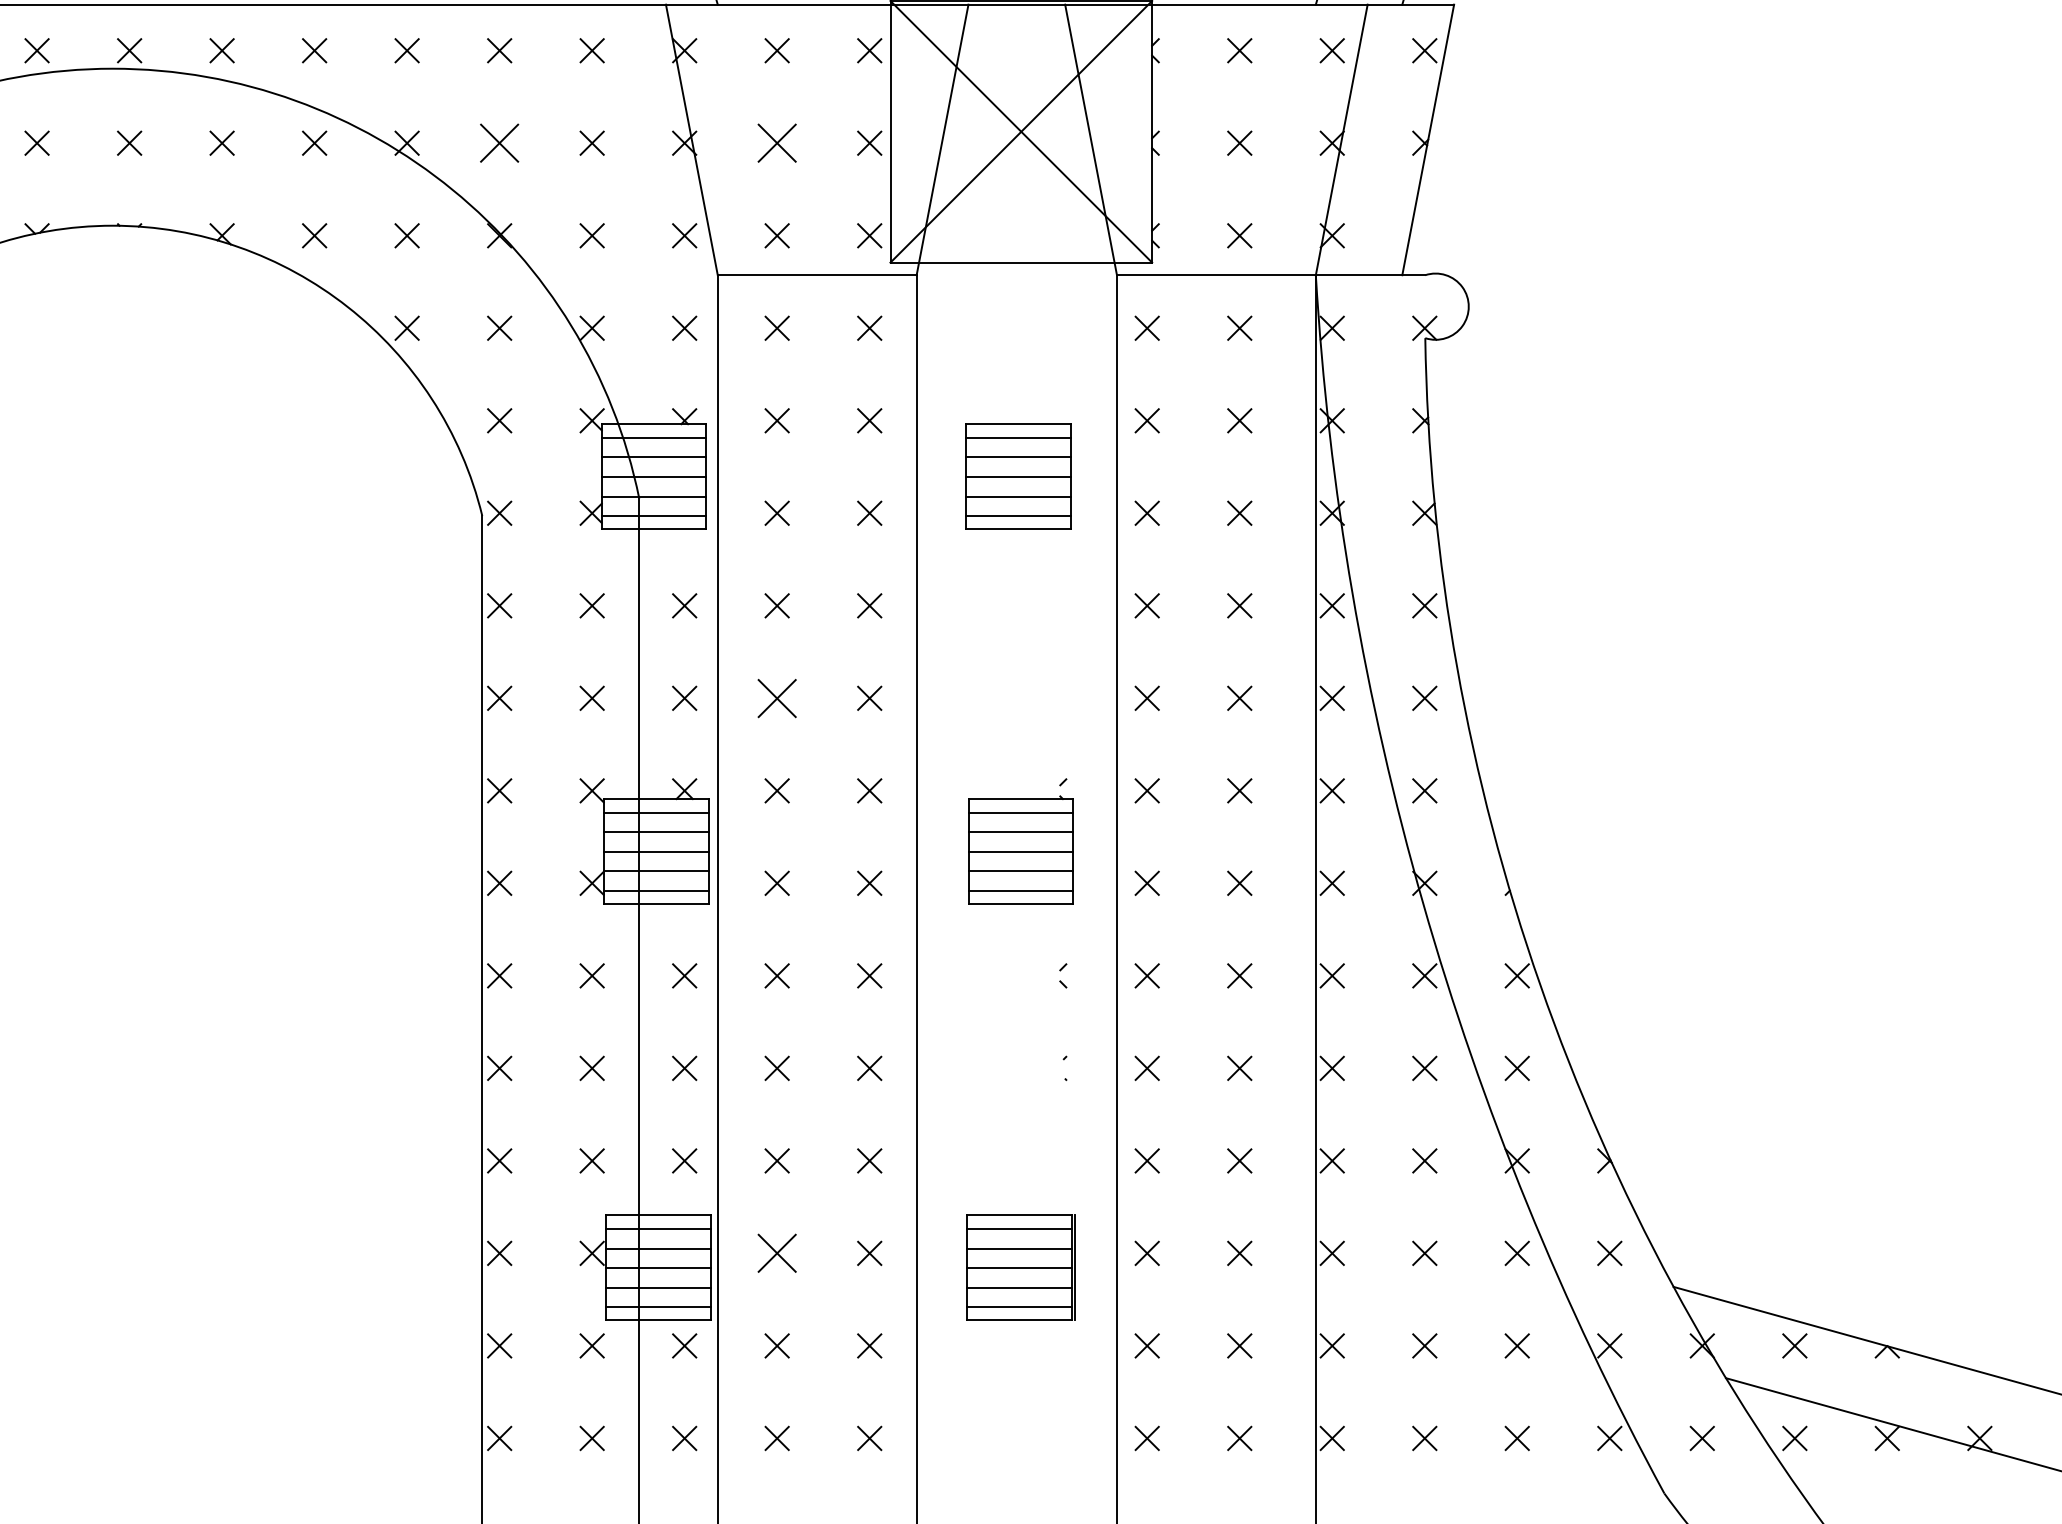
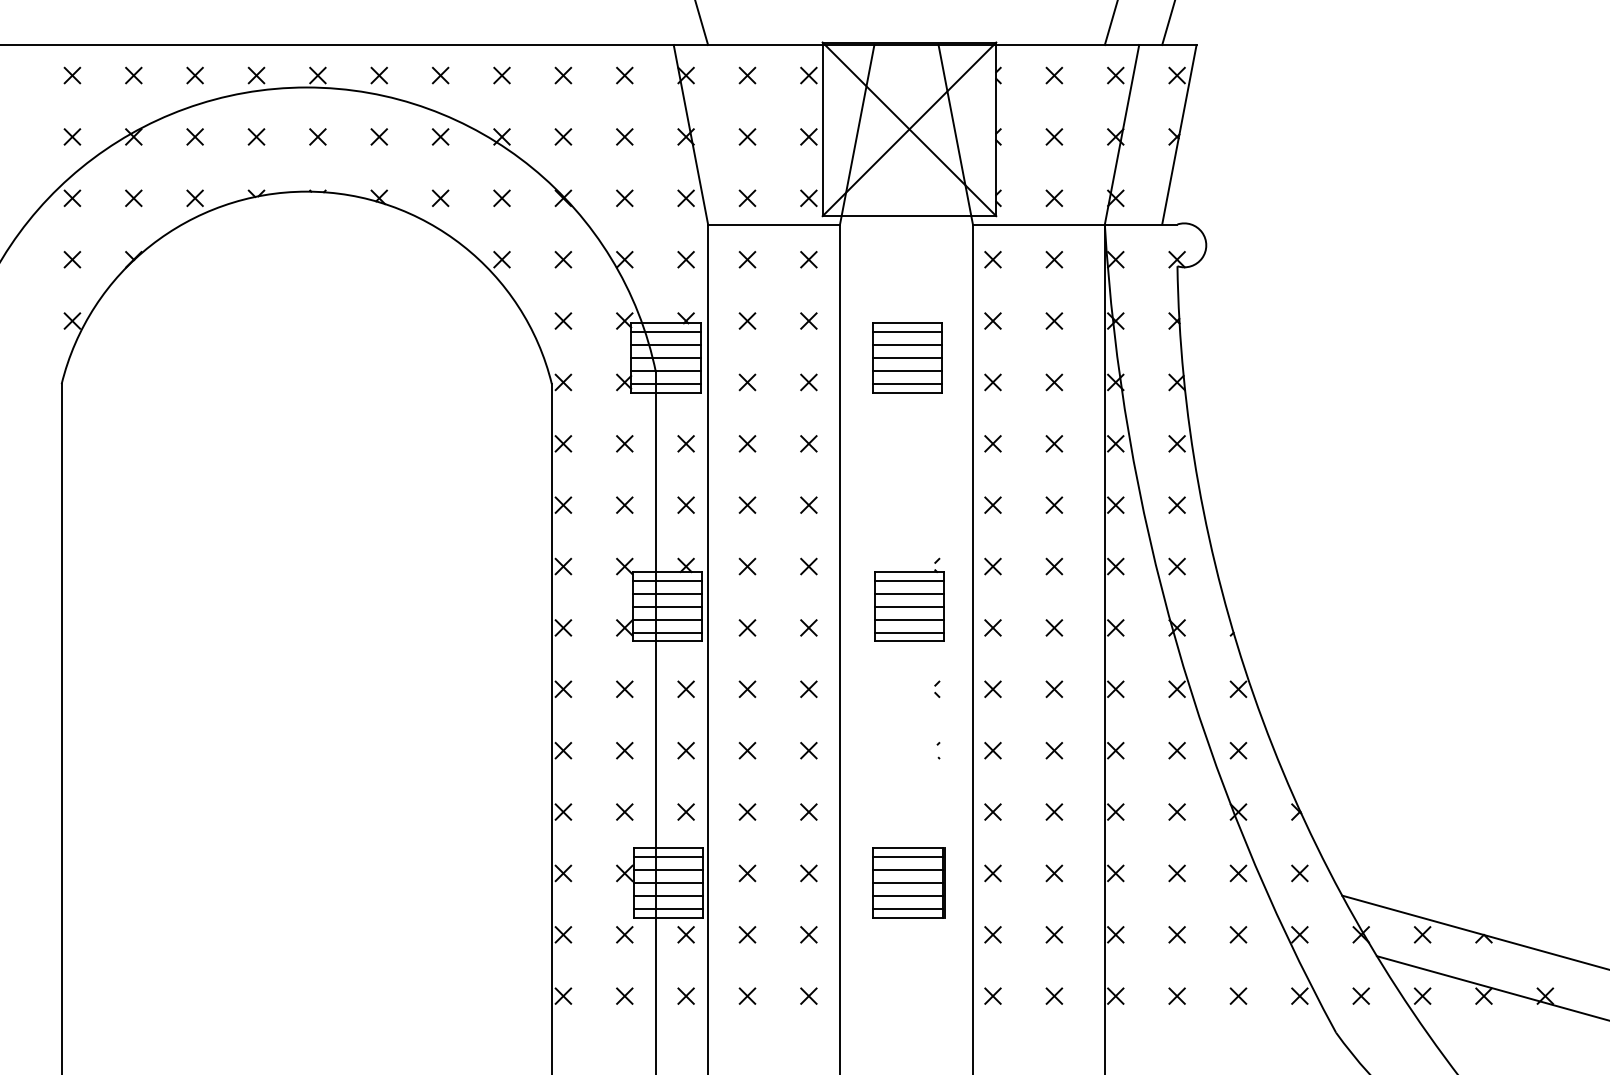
part: (499, 142) -> (563, 136), size x0.62
part: (777, 142) -> (747, 136), size x0.62
part: (777, 697) -> (747, 504), size x0.62
part: (777, 1253) -> (747, 873), size x0.62

